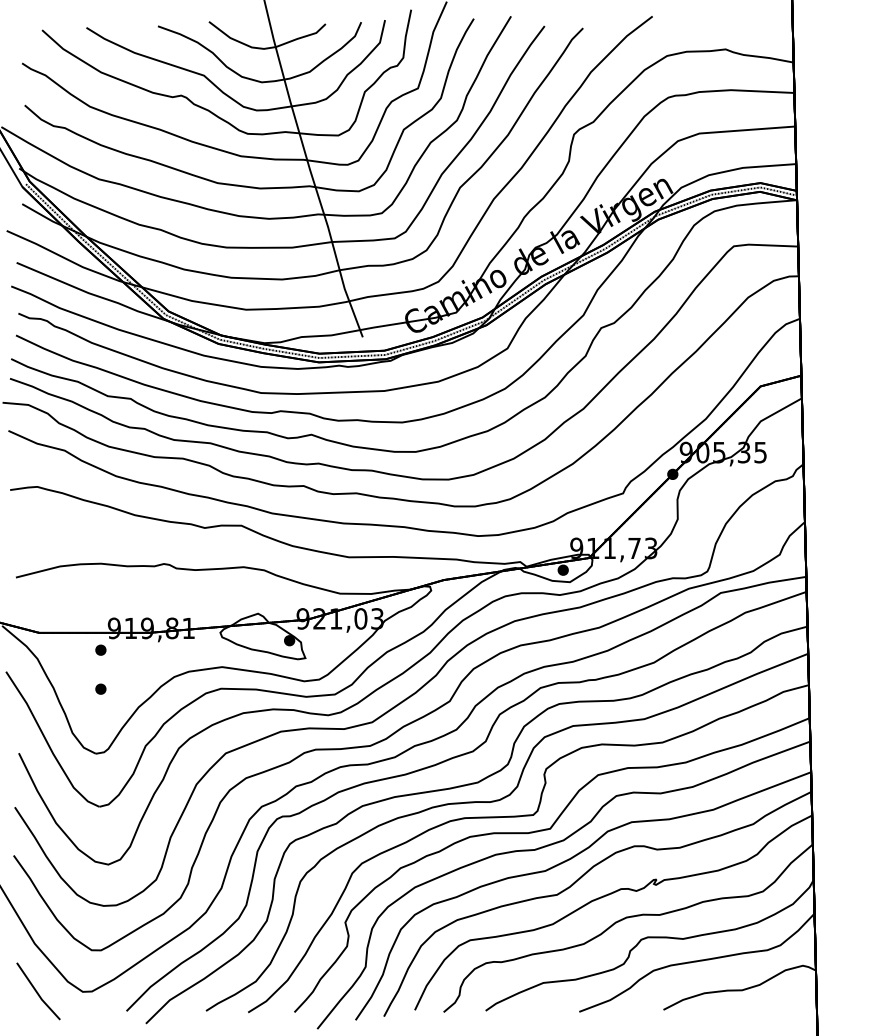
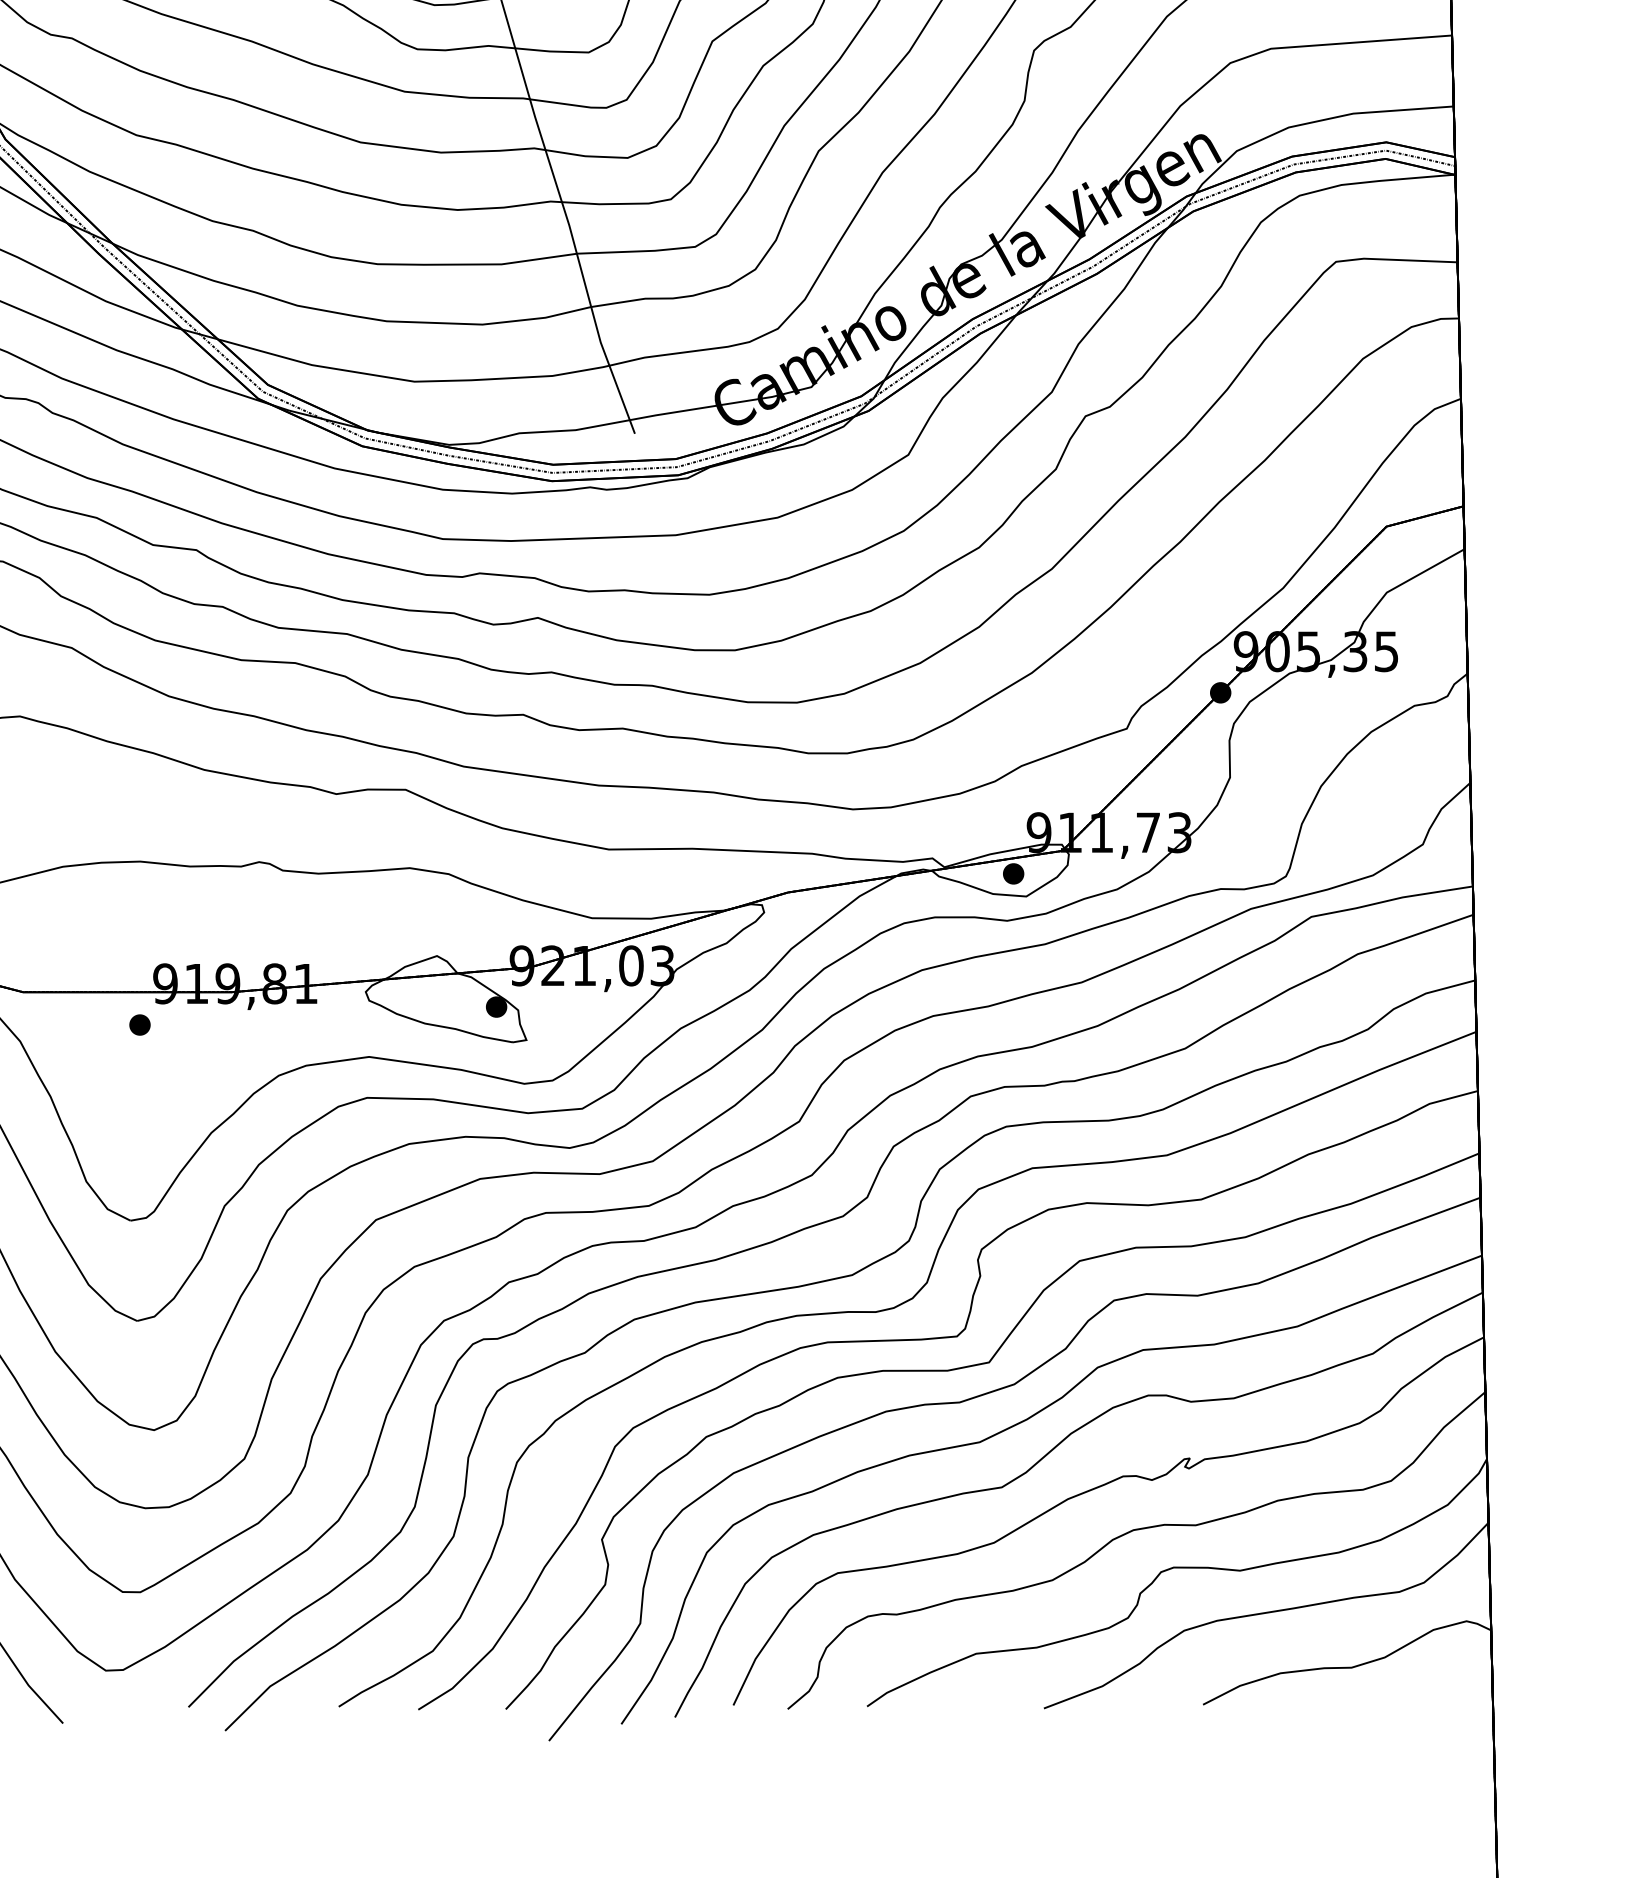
part: (100, 688) -> (139, 1097), removed

